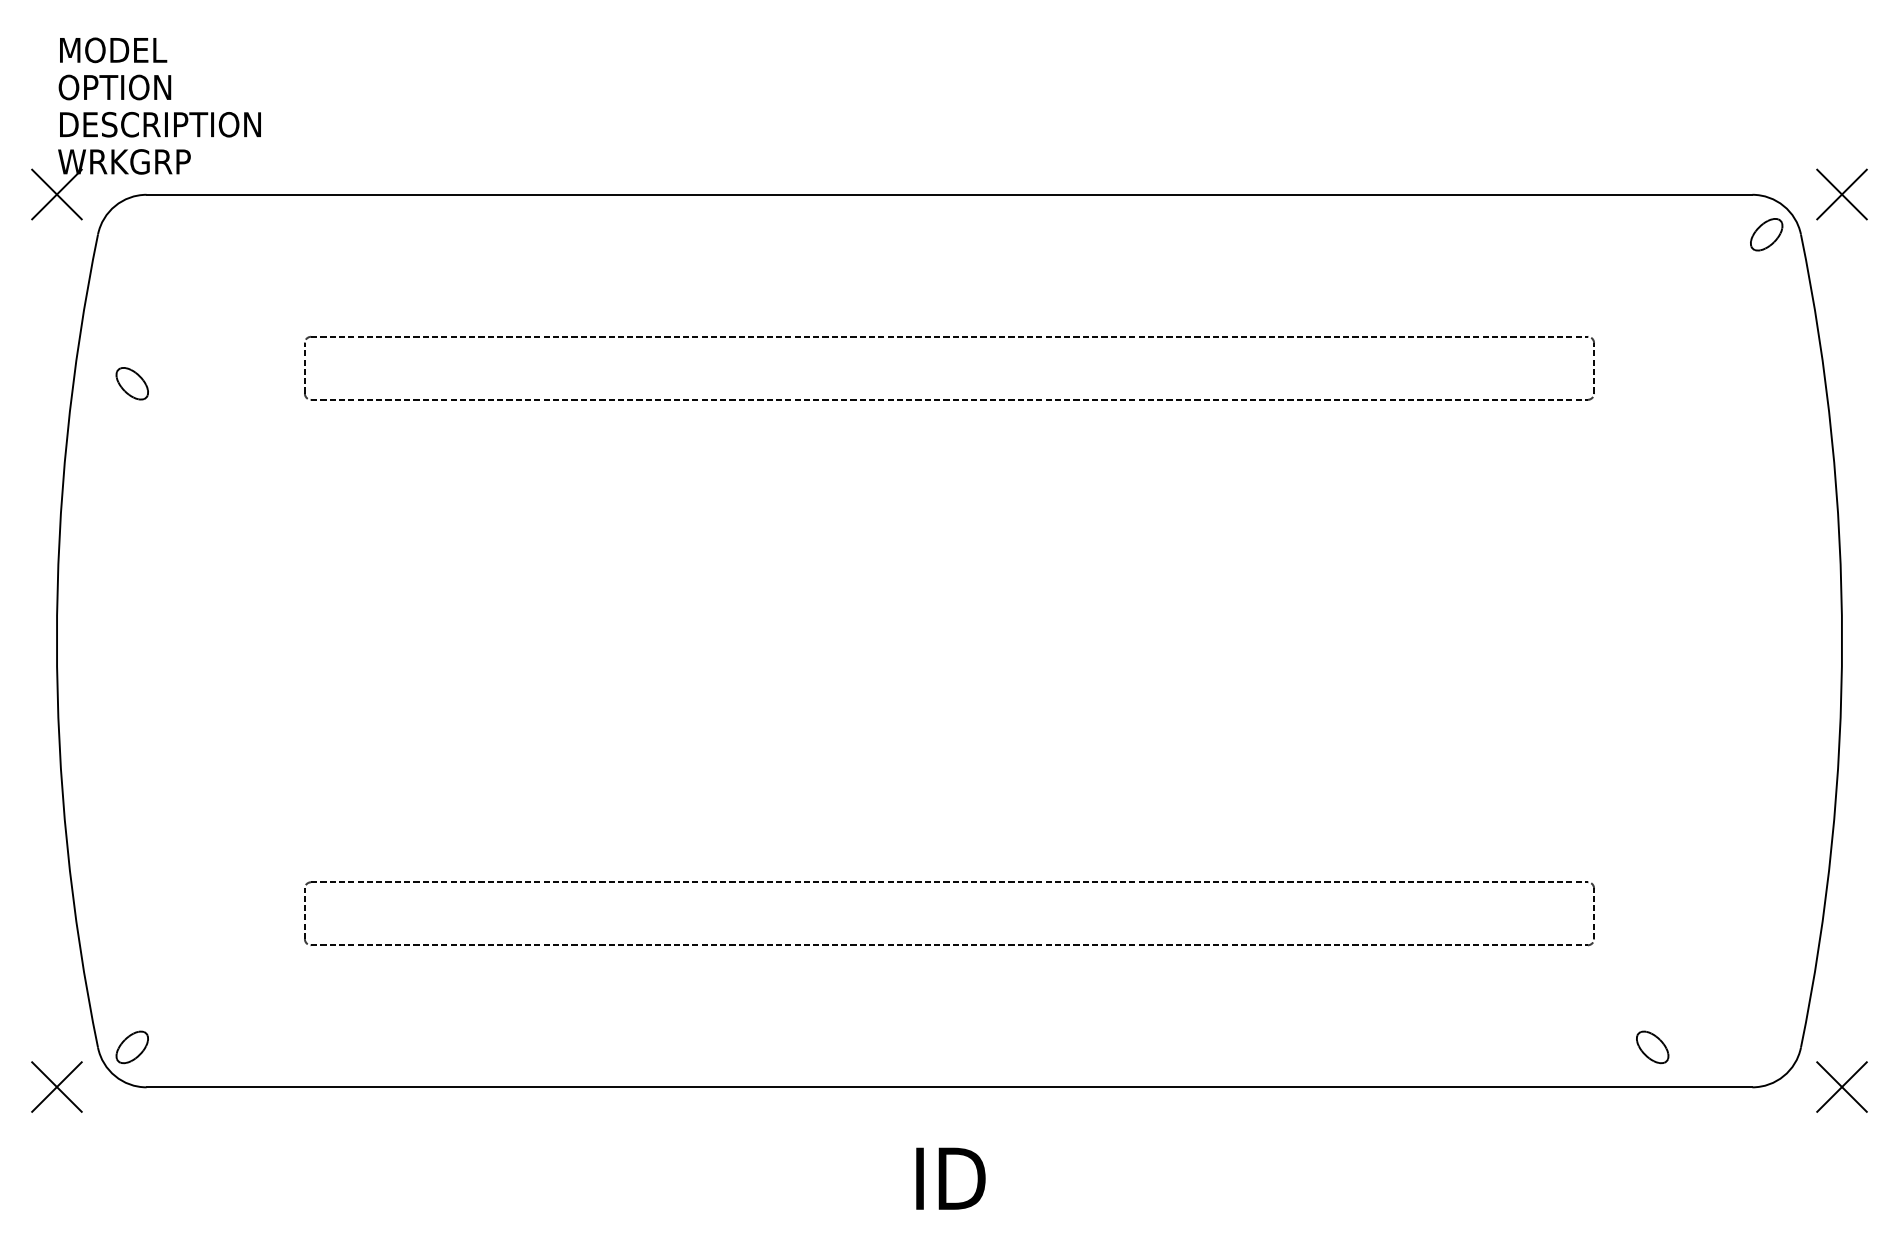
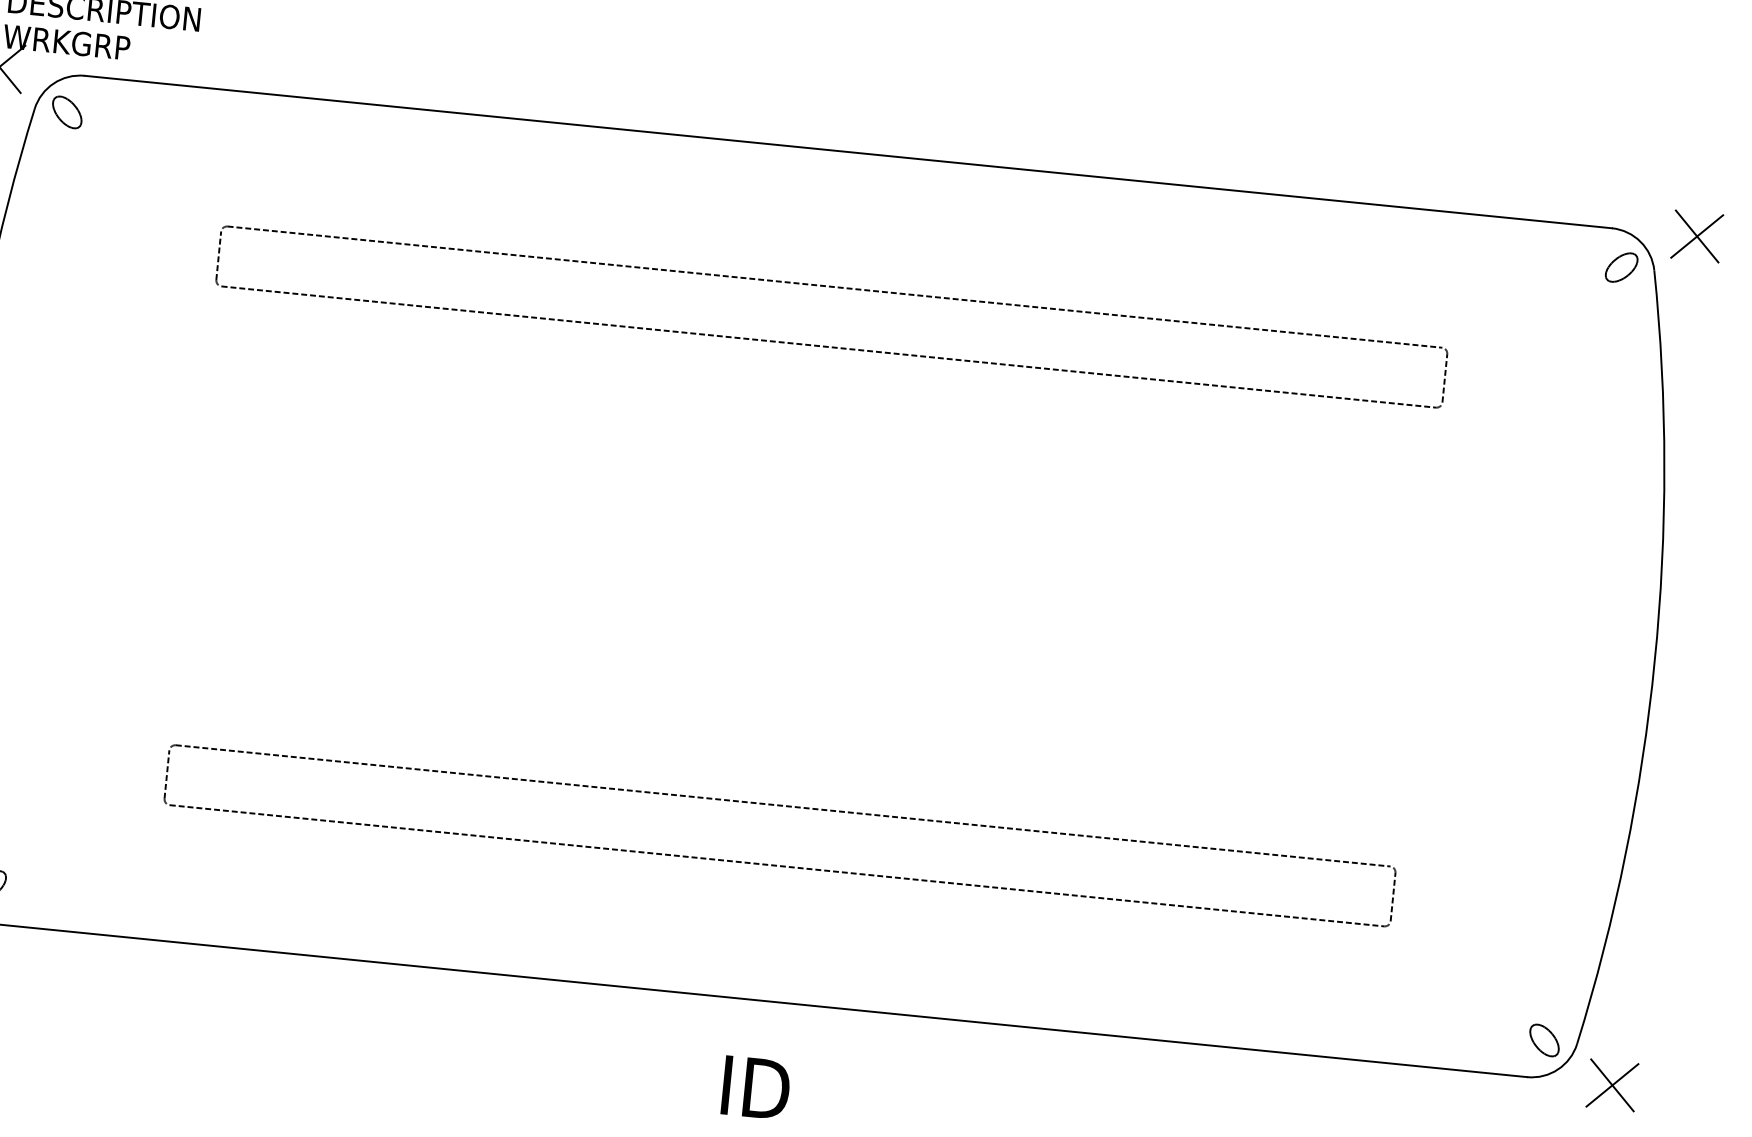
part: (131, 383) -> (66, 112), moved
part: (1652, 1047) -> (1544, 1040), moved

